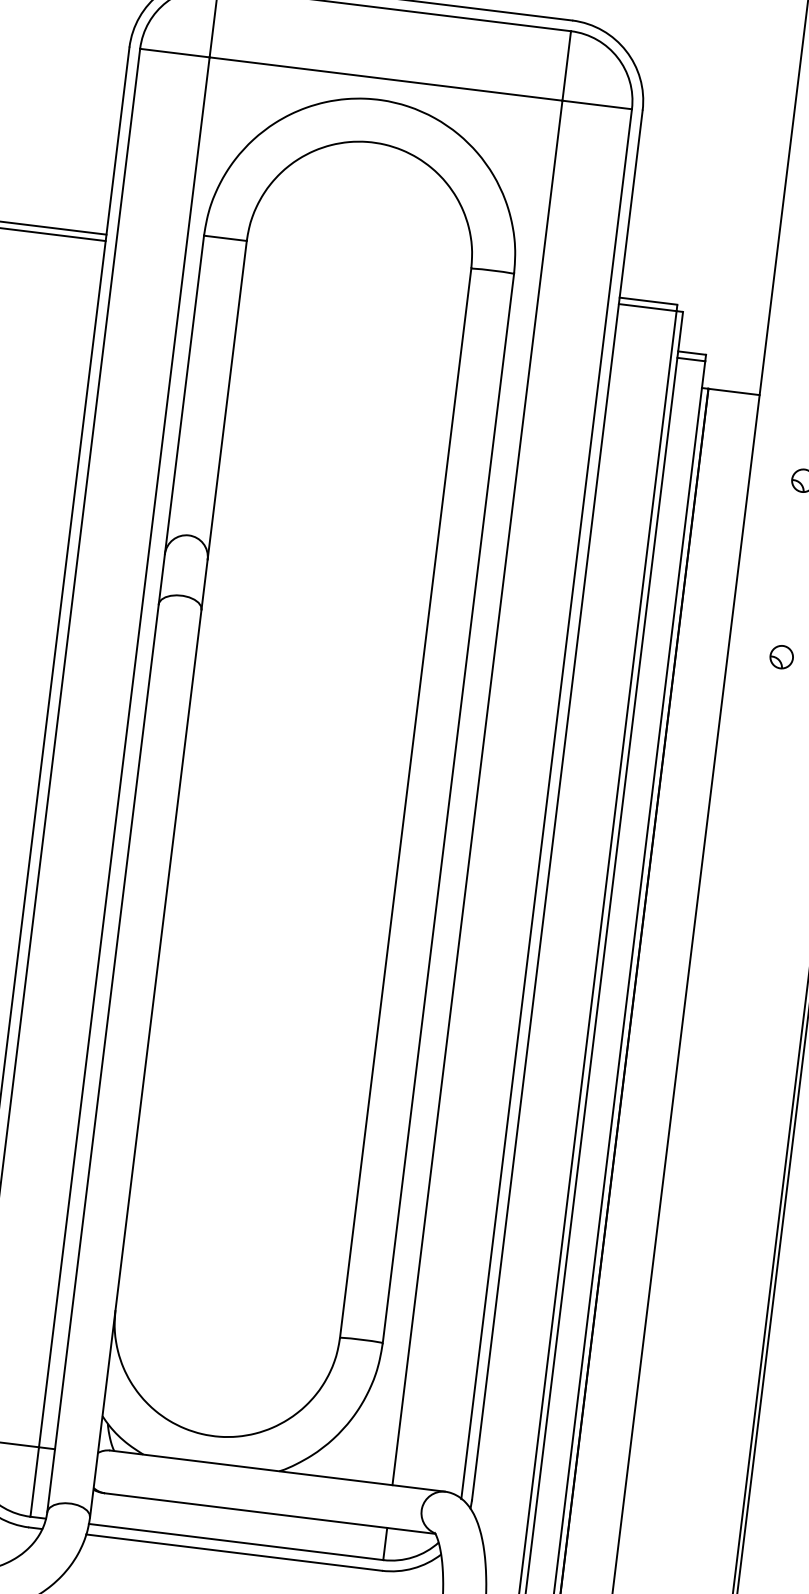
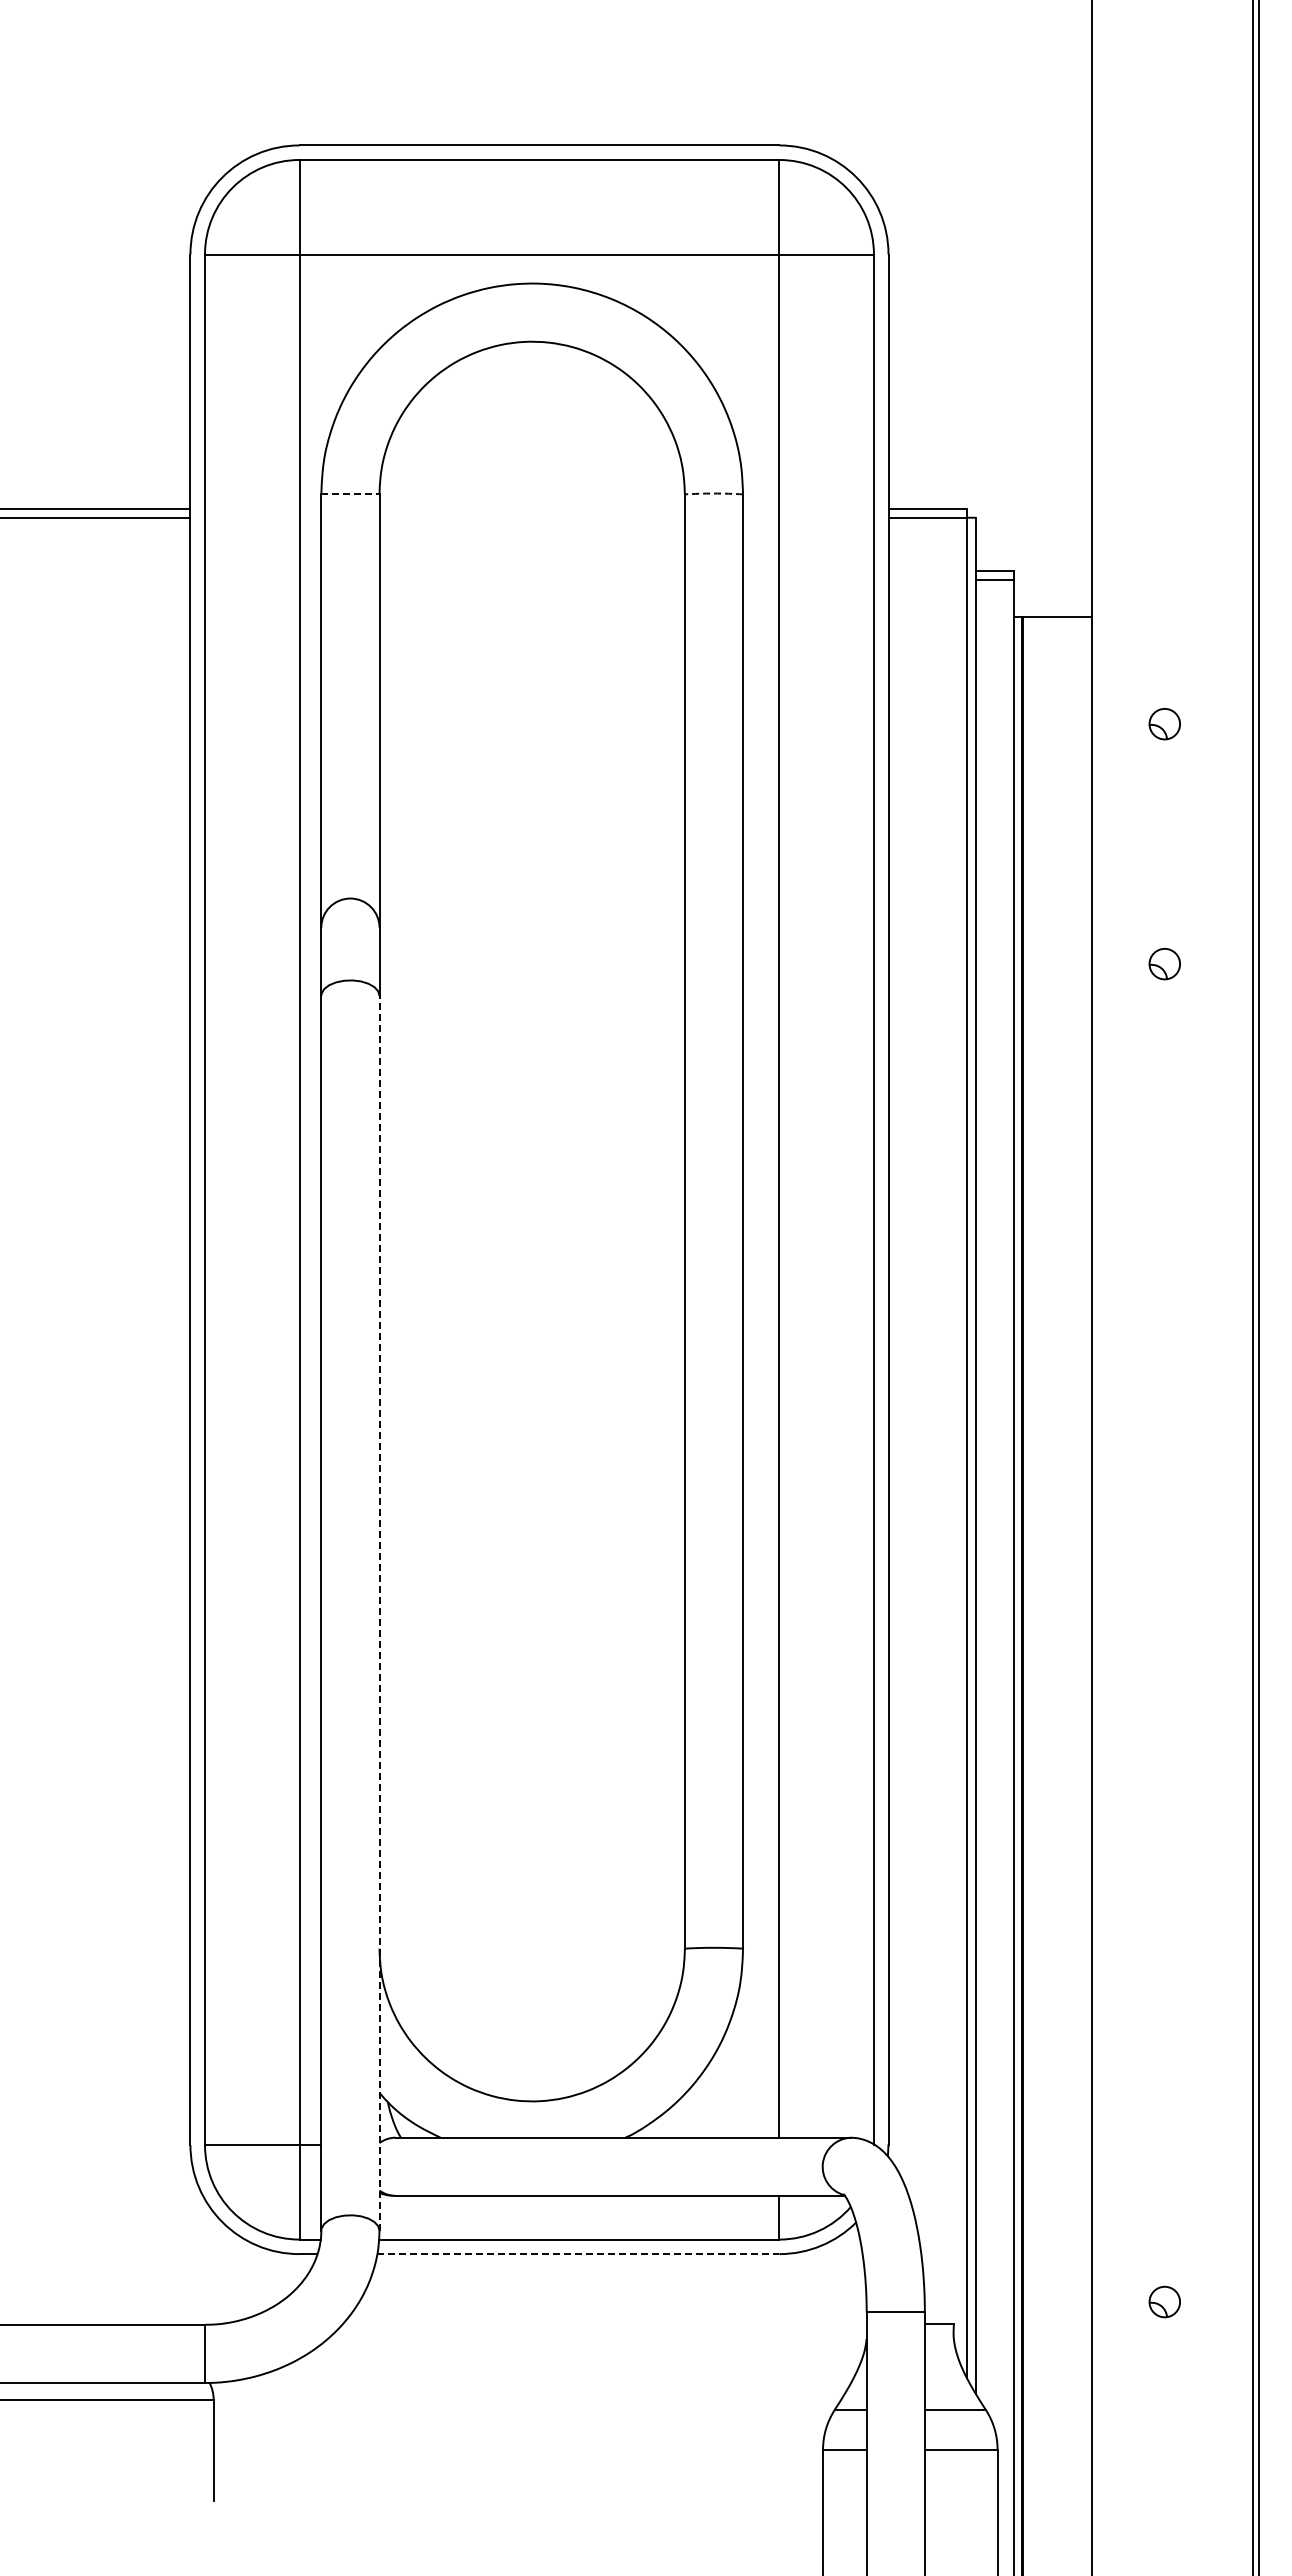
line: (225, 238) -> (350, 494), solid -> dashed
arc: (492, 270) -> (713, 493), solid -> dashed
line: (145, 1062) -> (379, 1612), solid -> dashed
line: (234, 1552) -> (578, 2254), solid -> dashed

